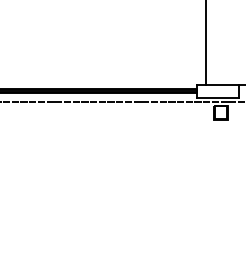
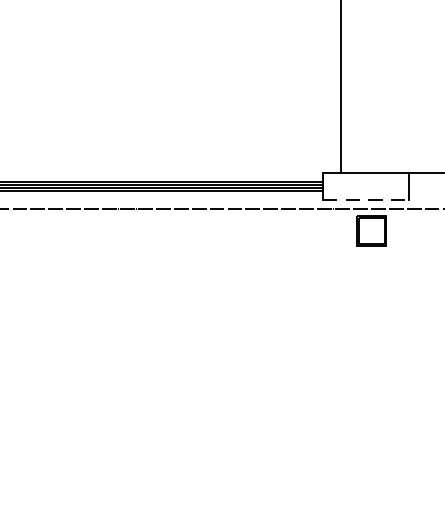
line: (218, 97) -> (366, 199), solid -> dashed

